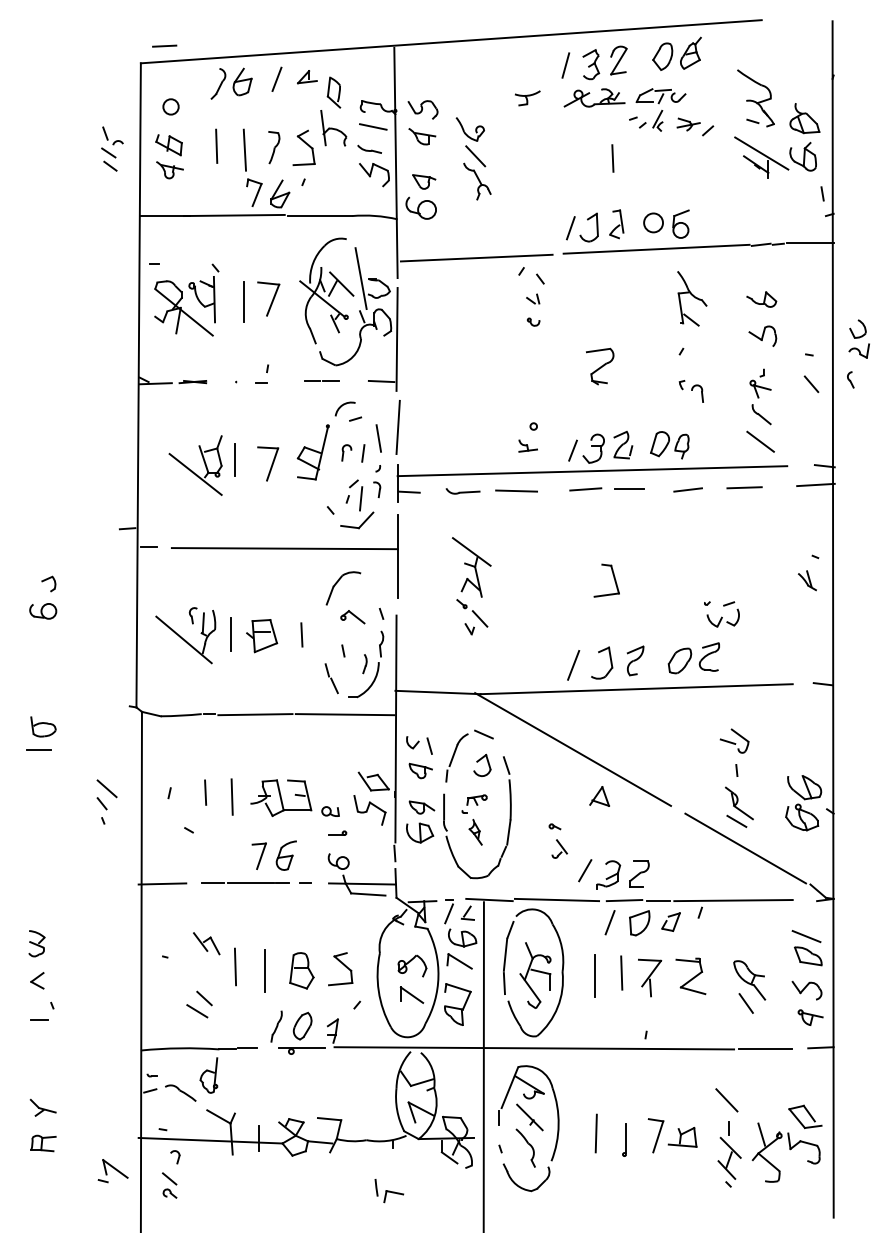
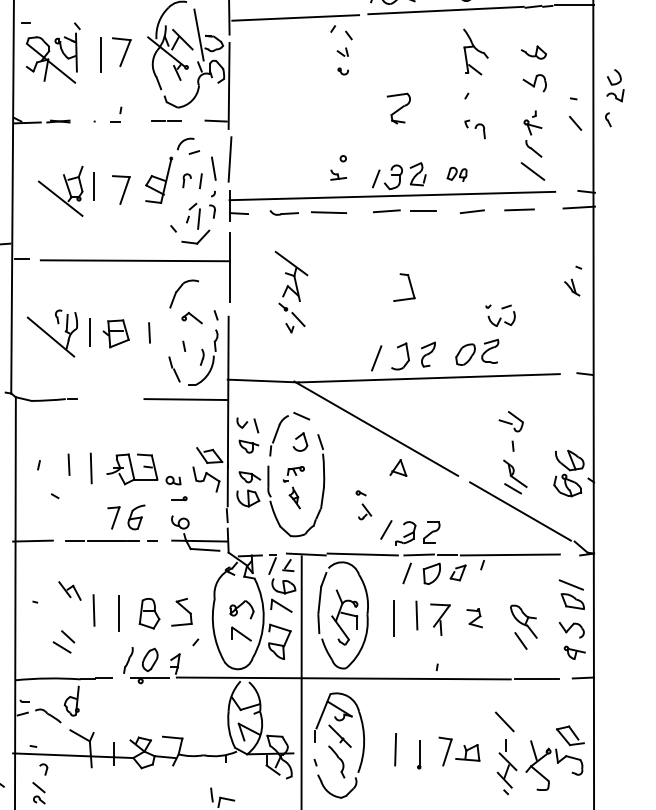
part: (669, 445) -> (456, 174), size x0.6
line: (255, 714) -> (110, 399), removed
part: (690, 976) -> (474, 618), size x0.6

